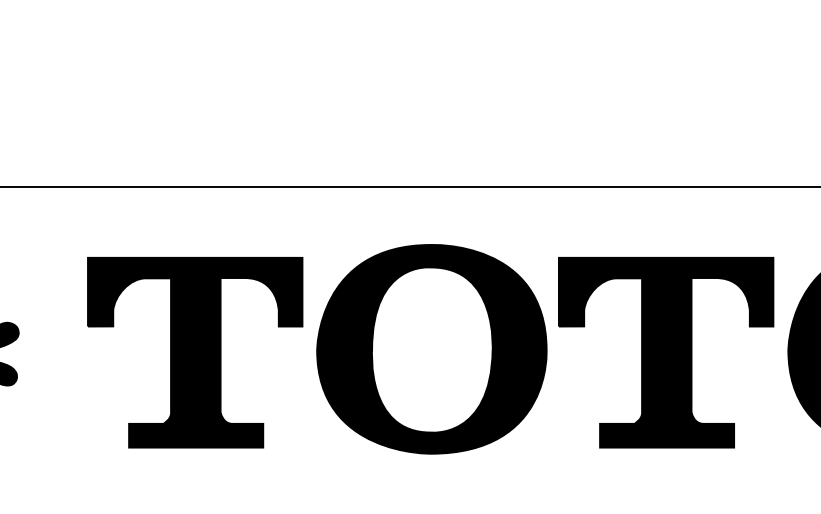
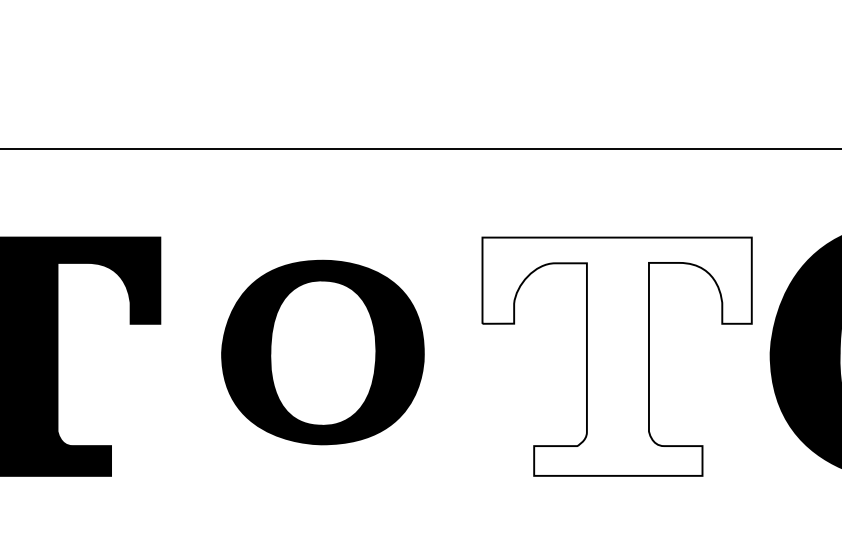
part: (431, 349) -> (322, 352), size x0.7
fill: (665, 352) -> (616, 356), removed

